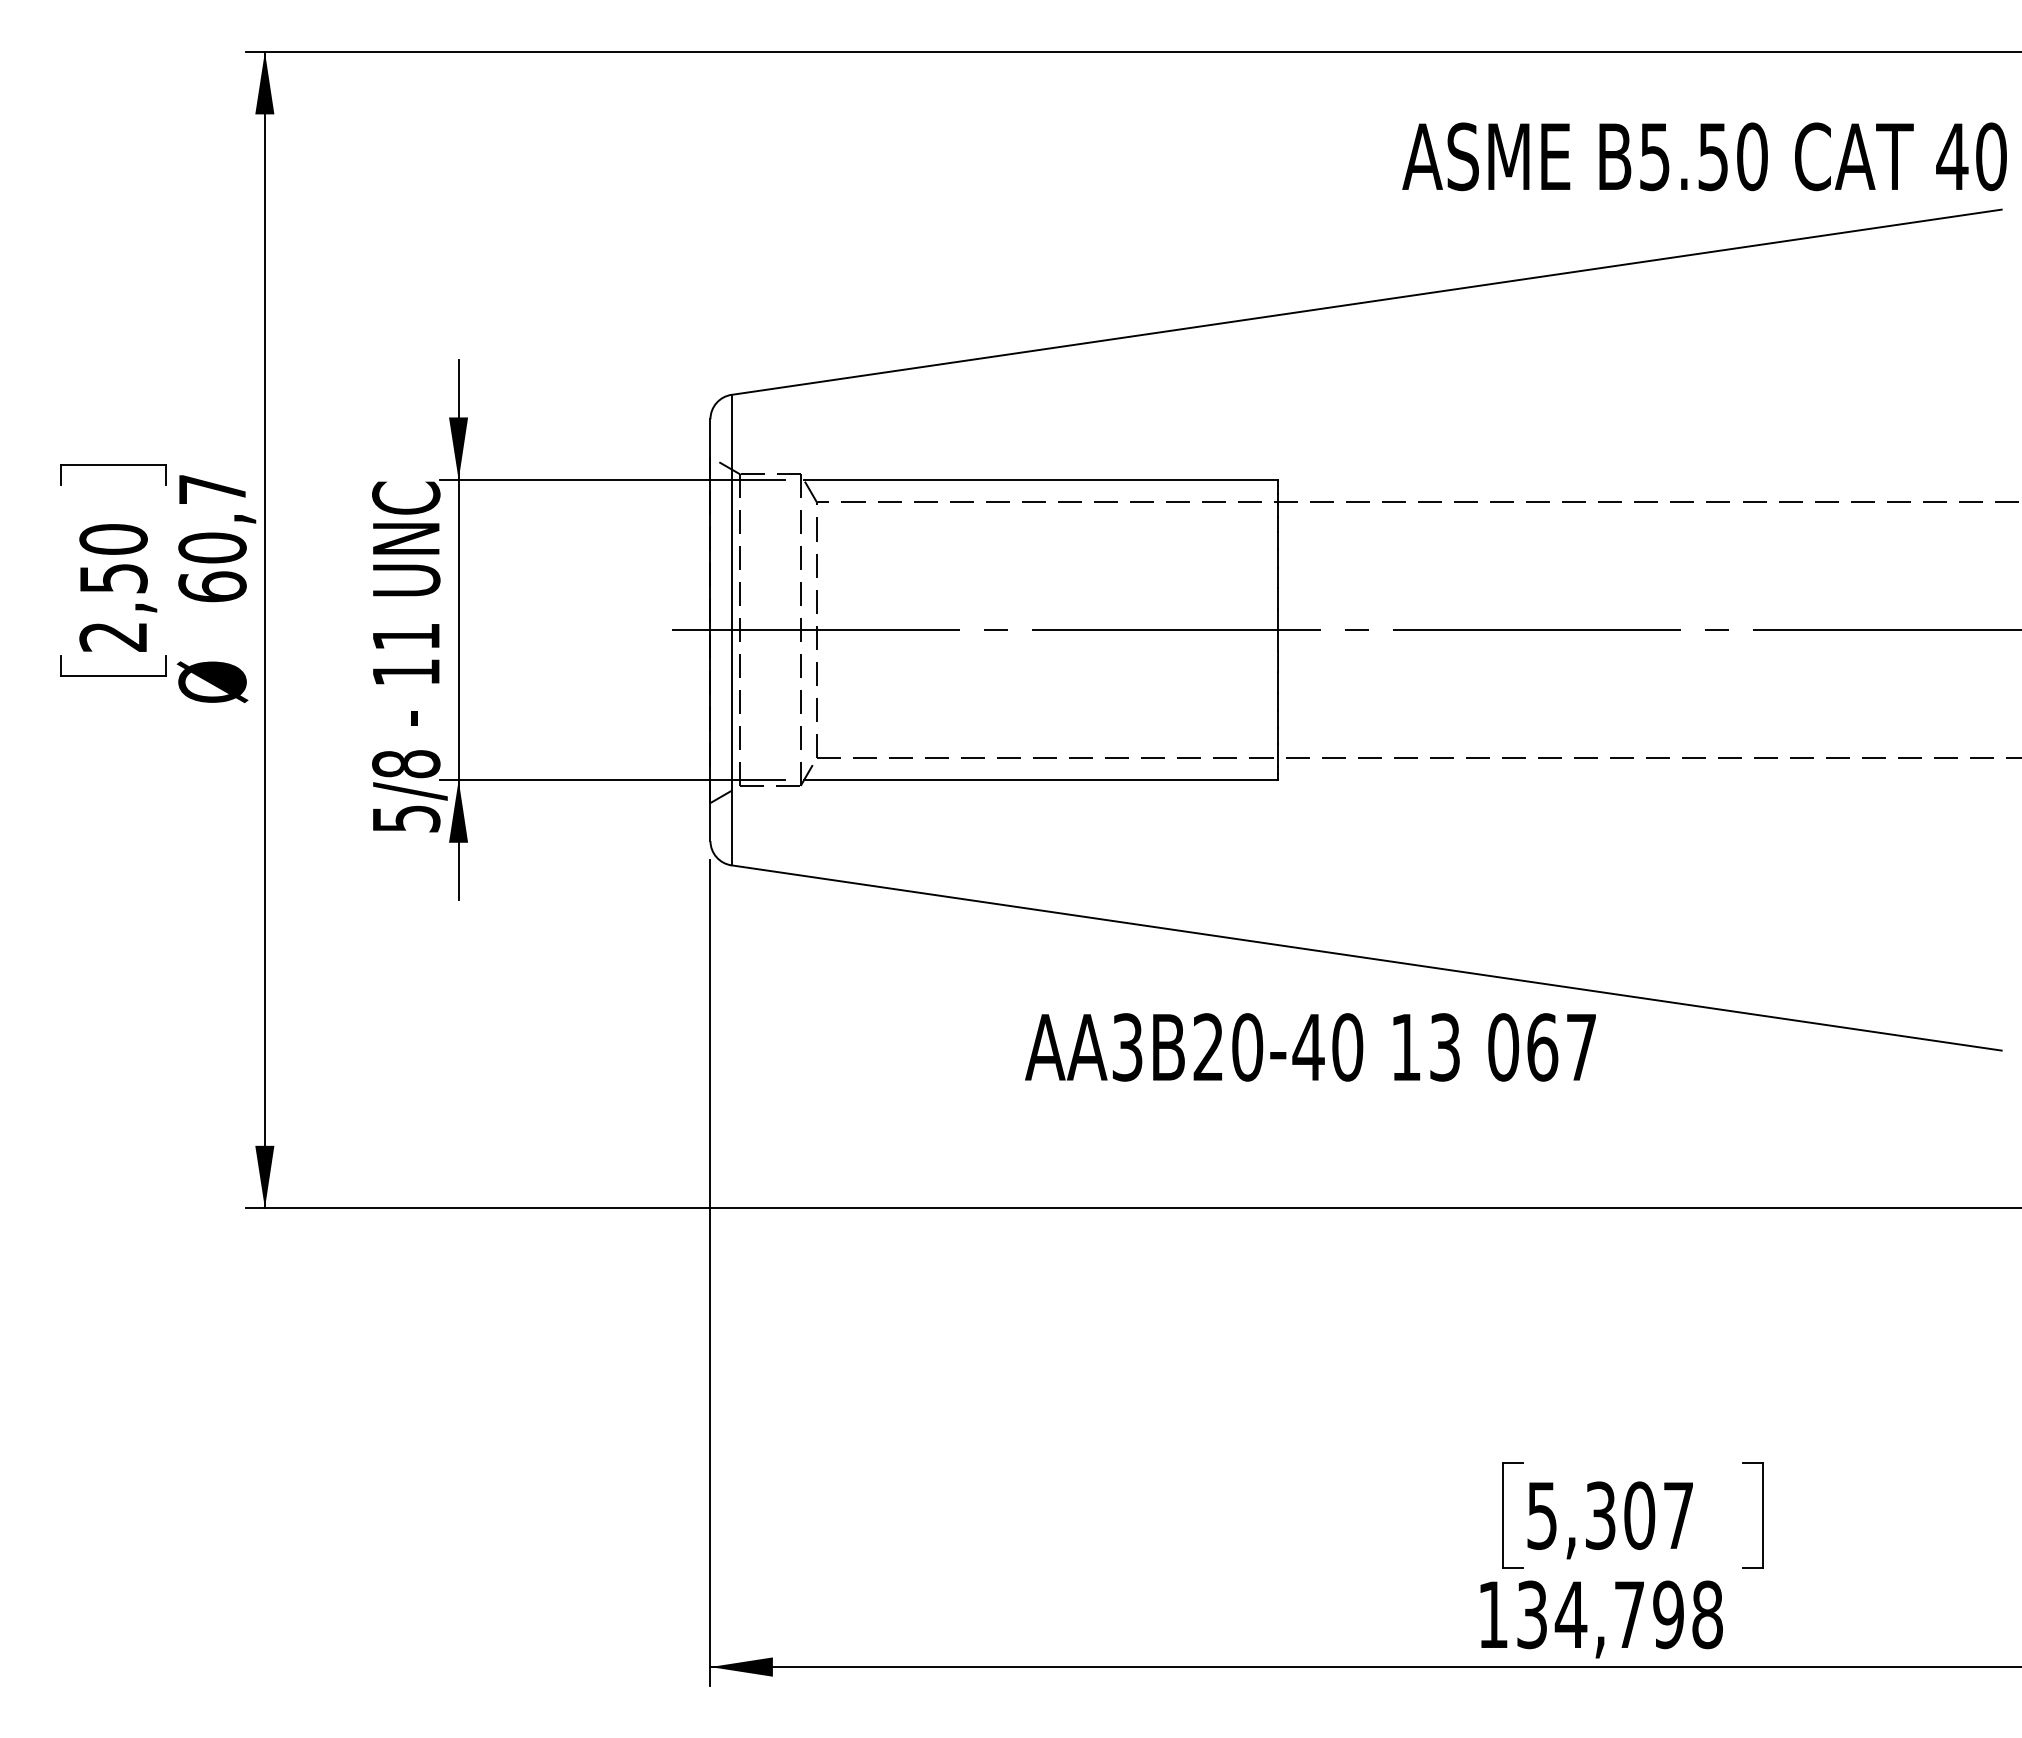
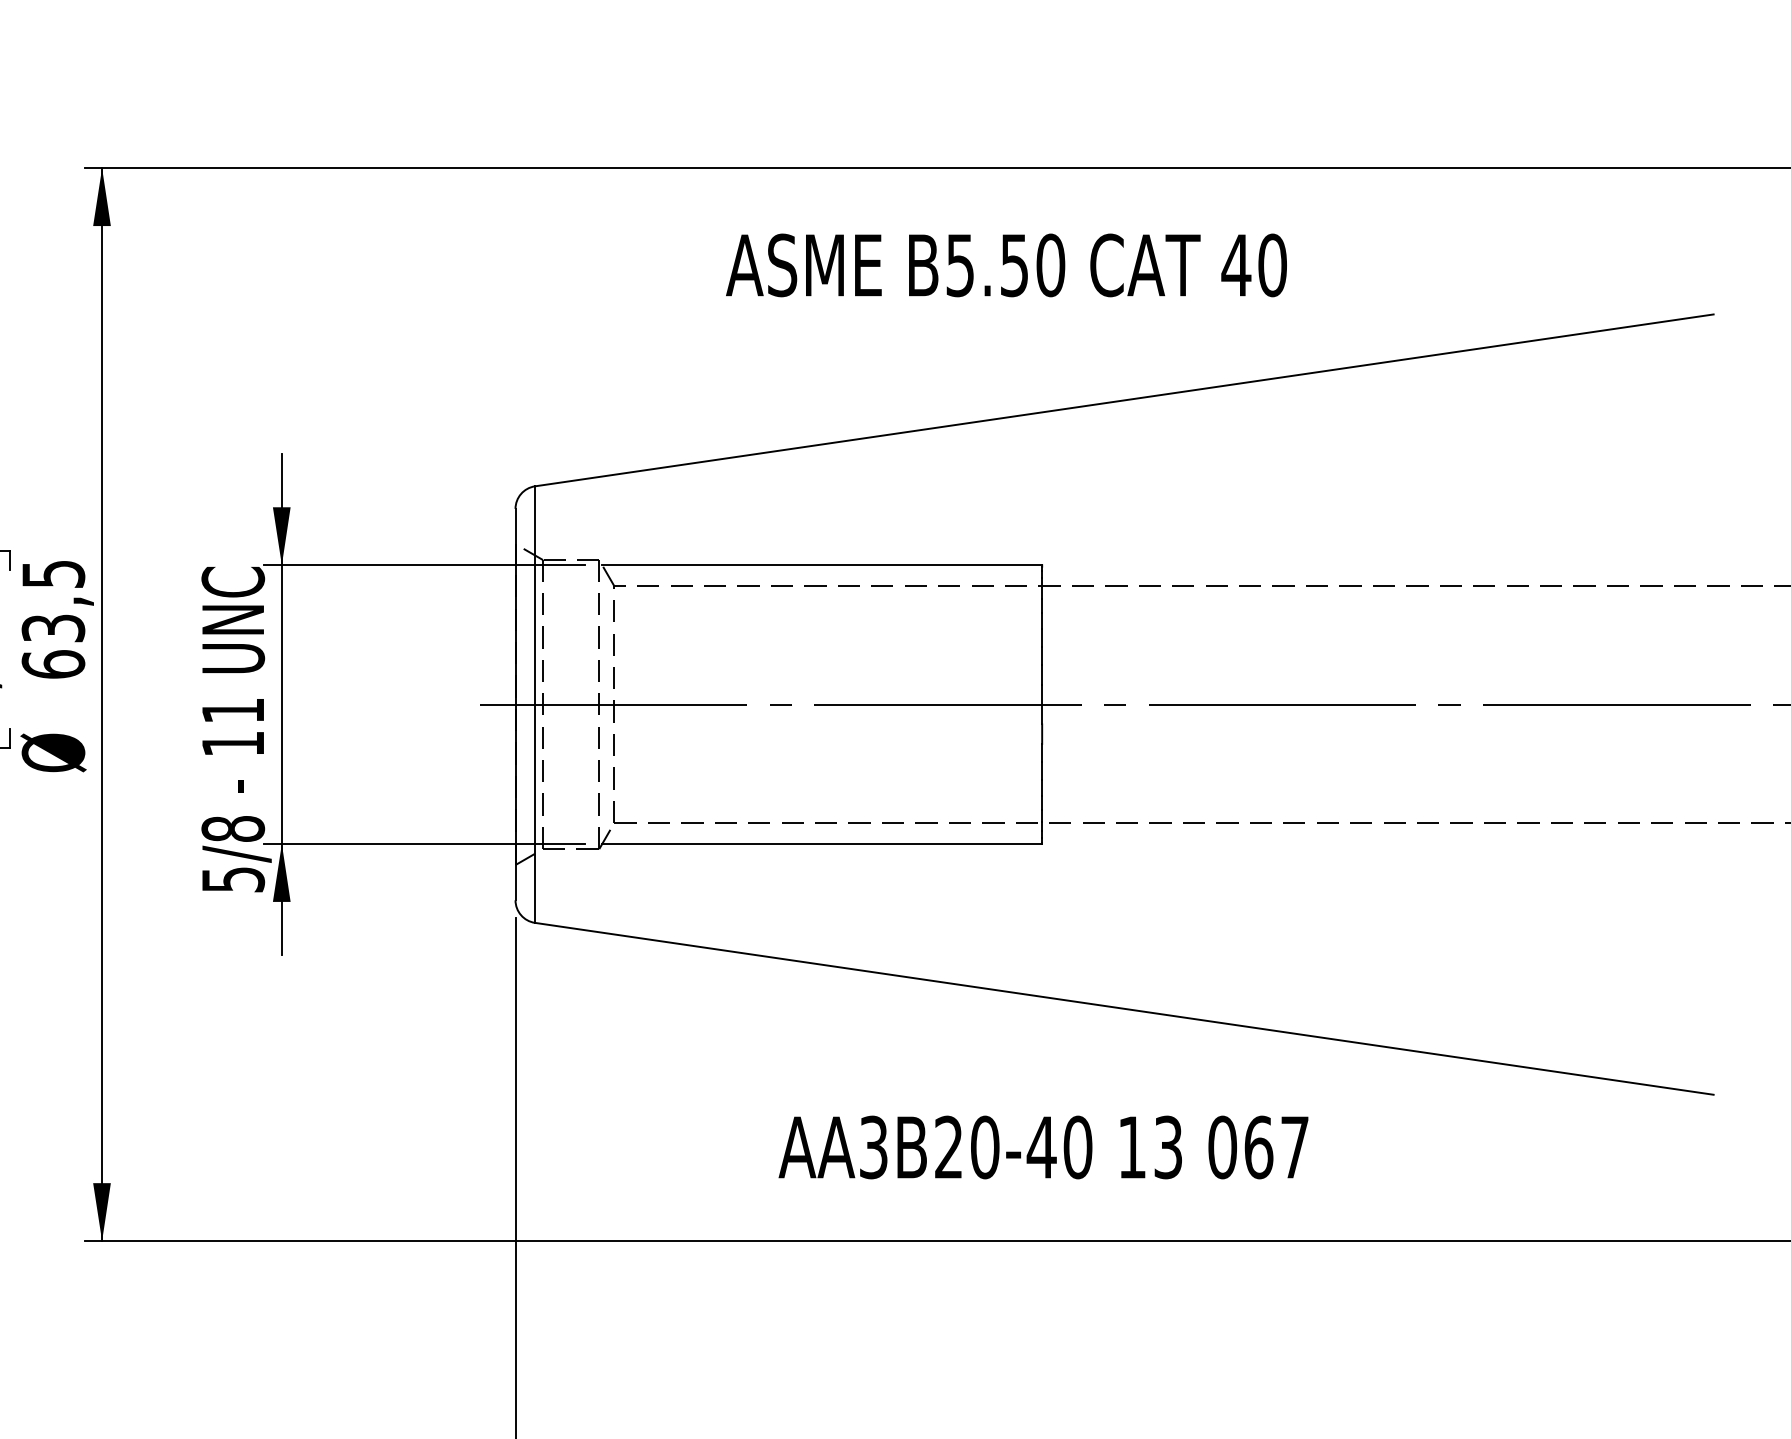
text: (1704, 156) -> (1006, 265), moved
text: (212, 519) -> (53, 601), 60,7 -> 63,5
text: (1310, 1047) -> (1043, 1147), moved

